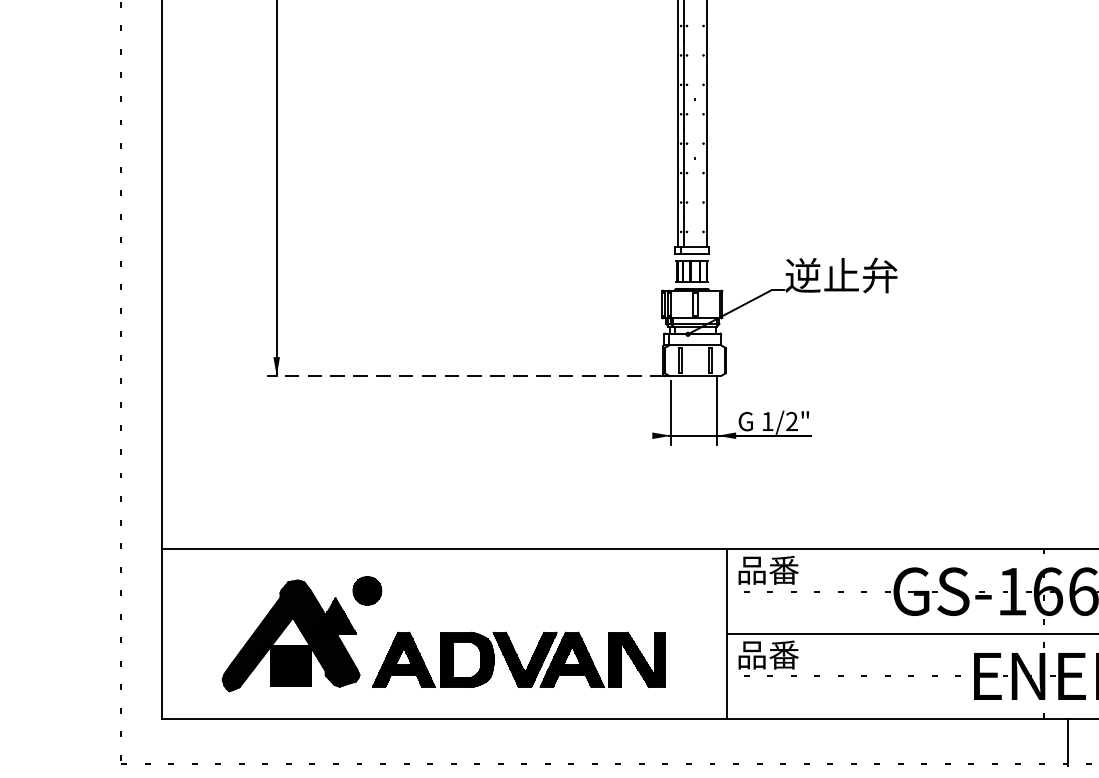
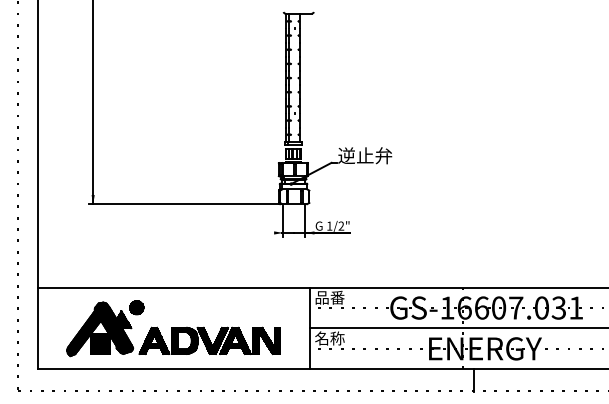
line: (466, 376) -> (184, 204), dashed -> solid
text: (767, 654) -> (329, 338), 品番 -> 名称

